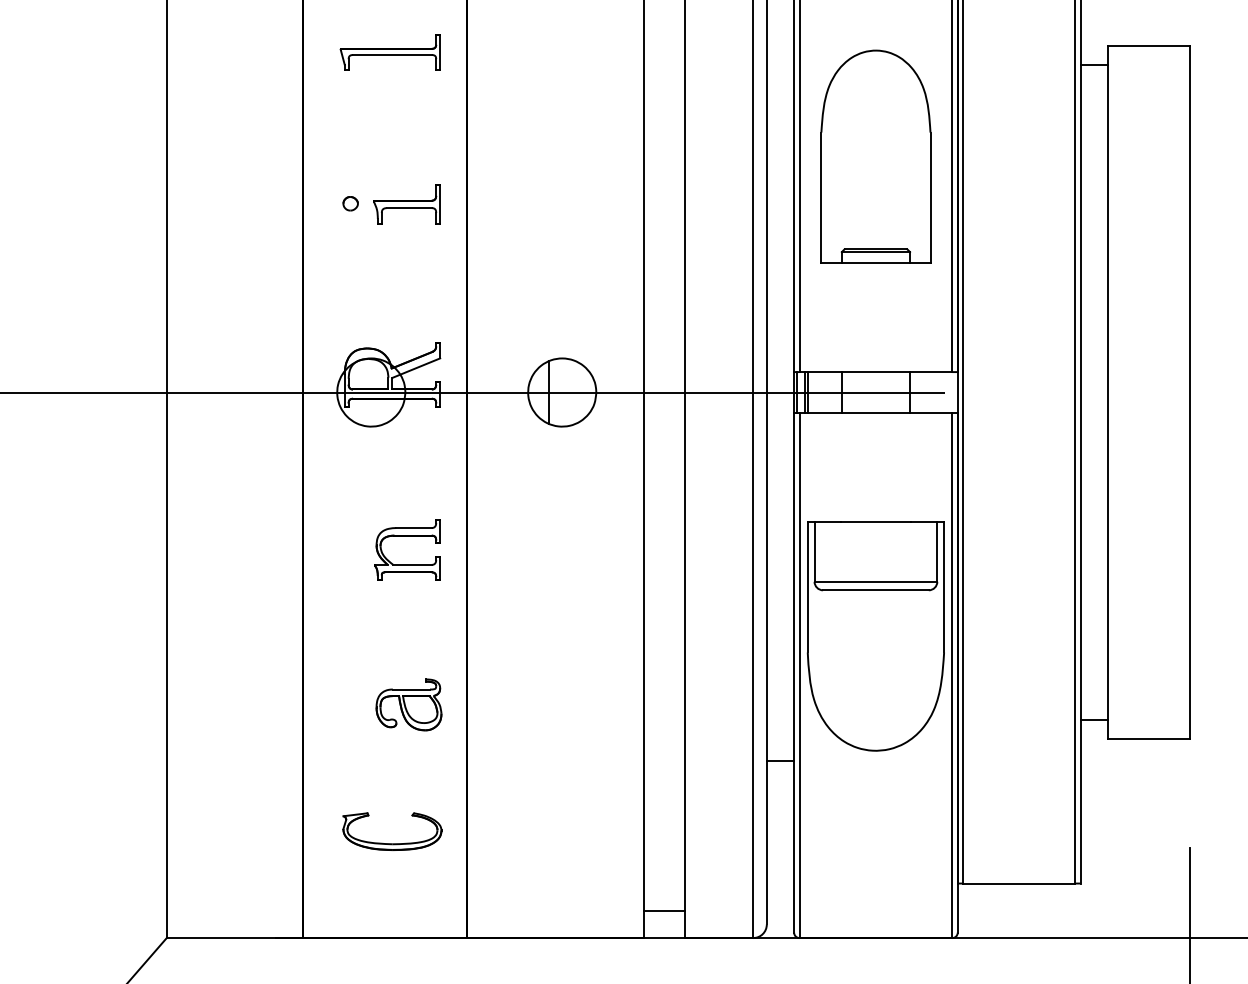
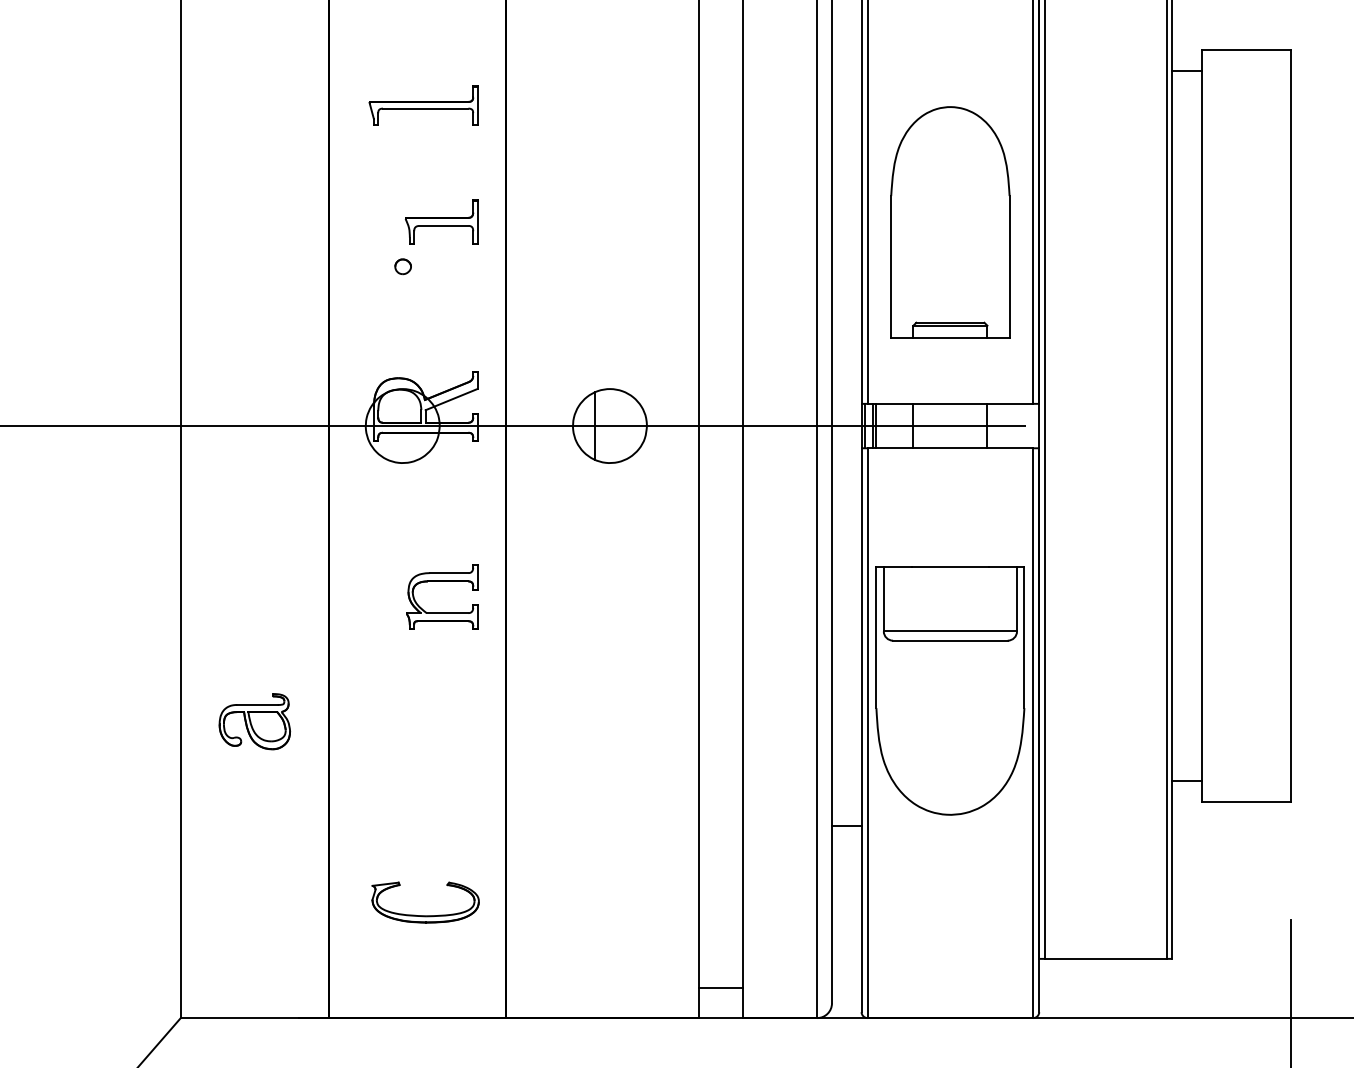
part: (389, 52) -> (422, 105), moved
part: (875, 156) -> (949, 222), moved
part: (350, 203) -> (402, 266), moved
part: (408, 704) -> (254, 721), moved

